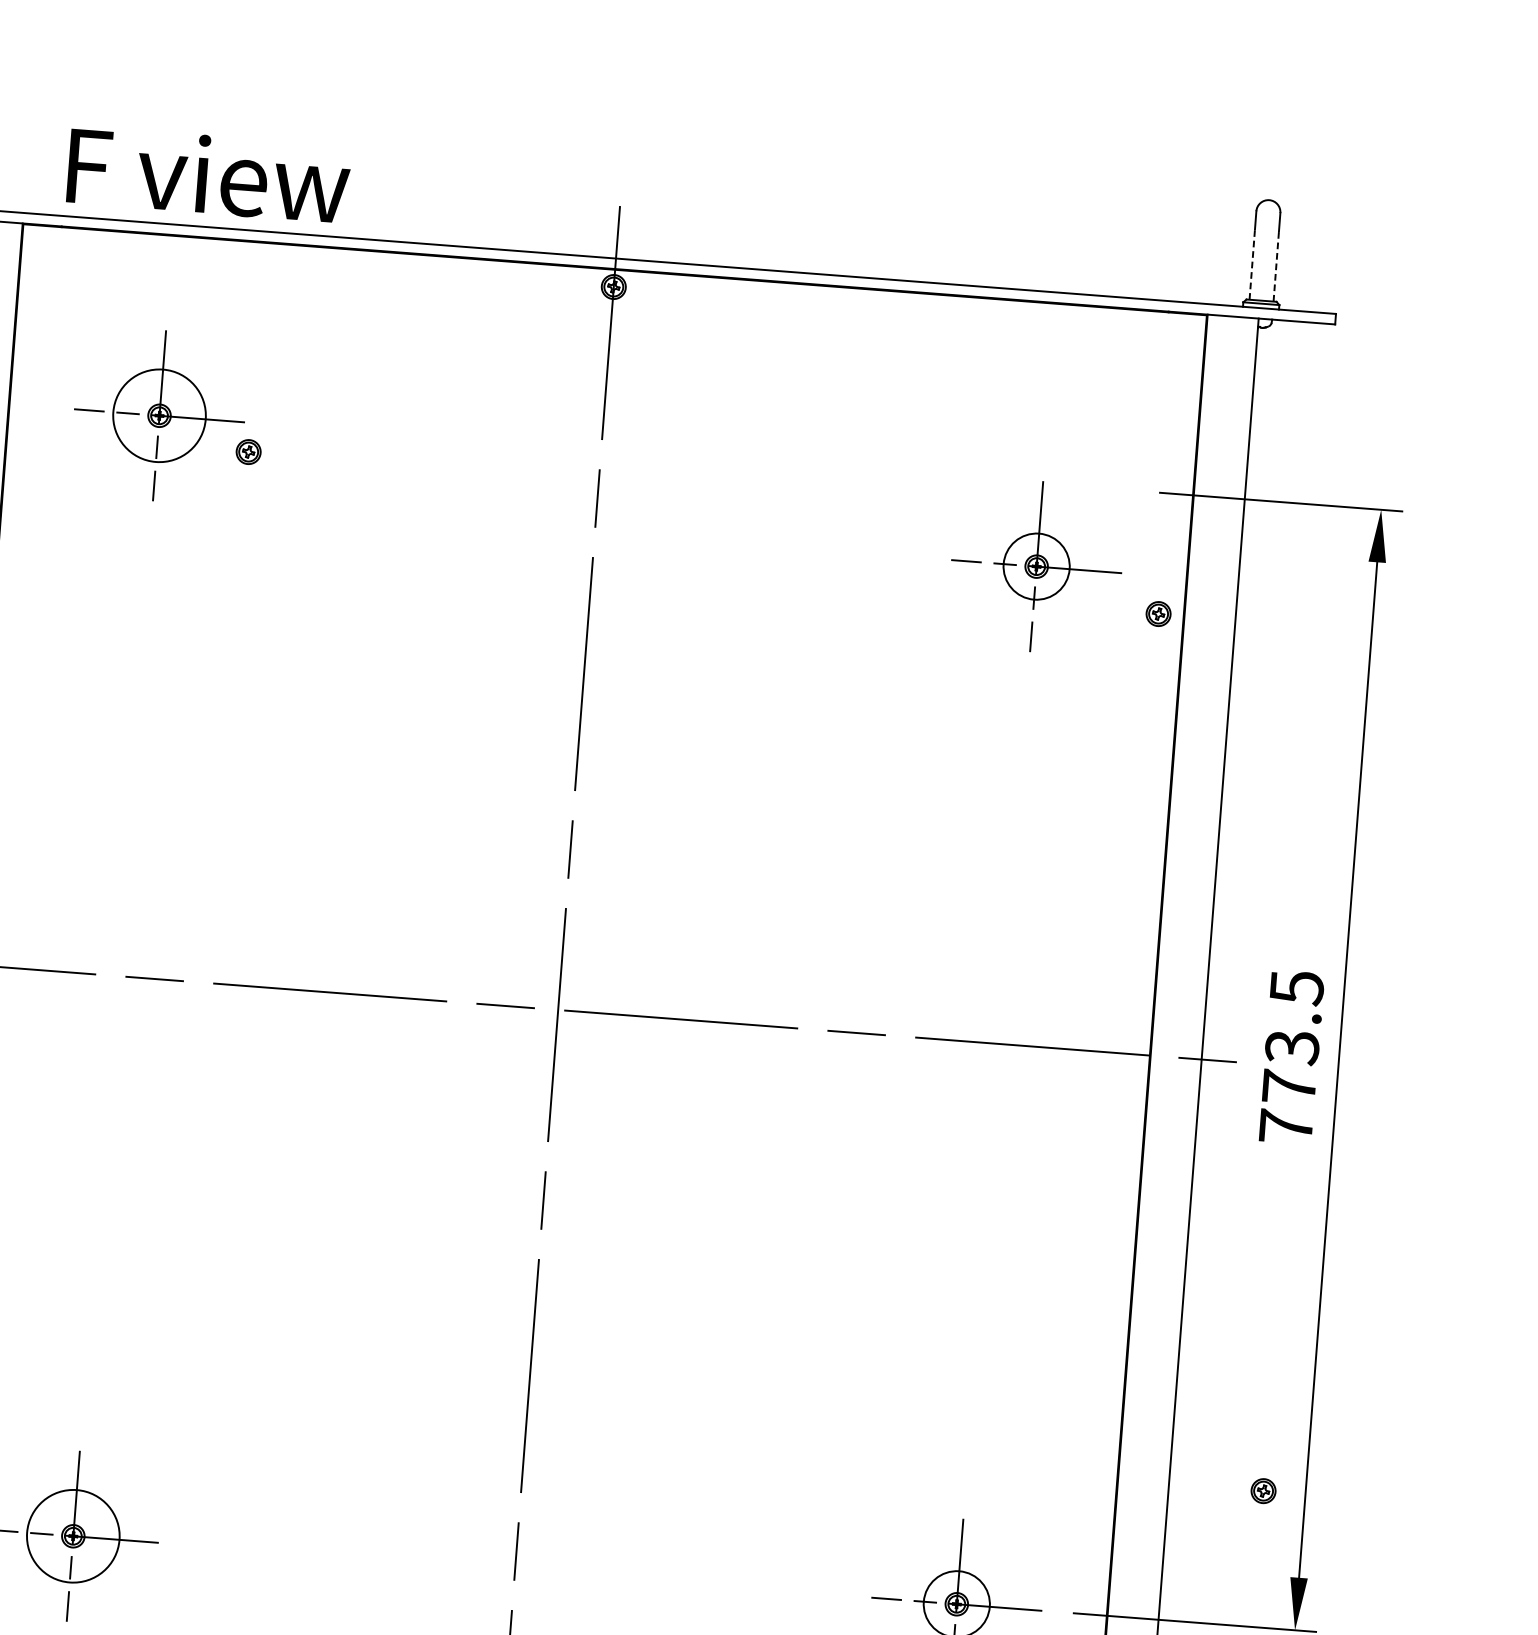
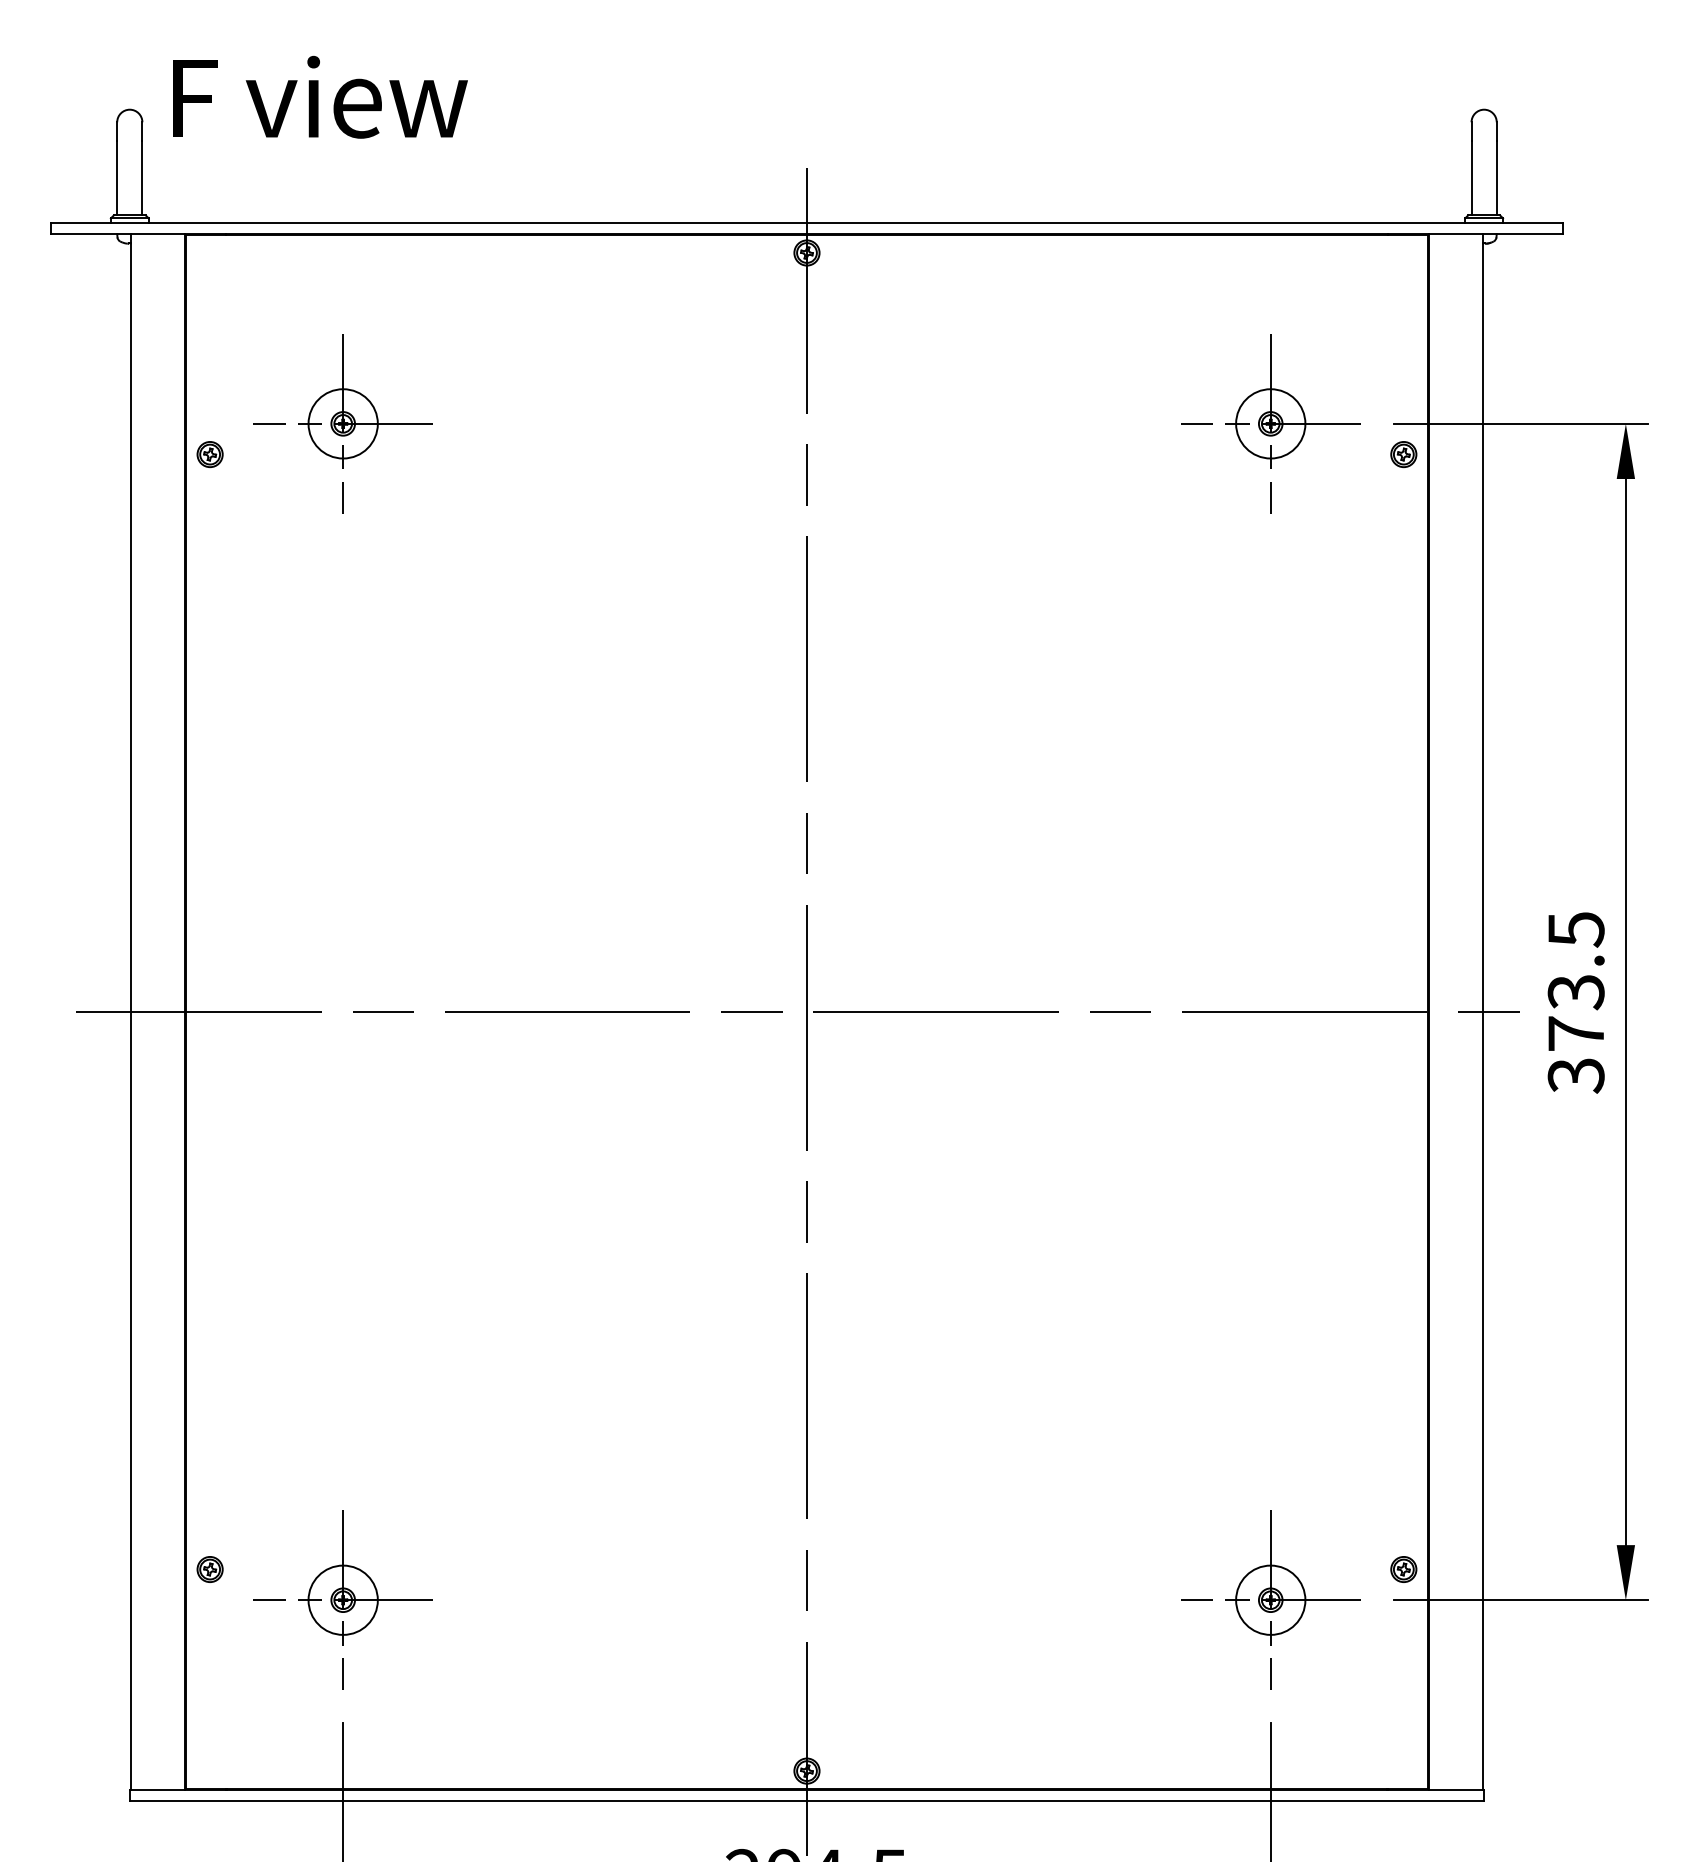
text: (209, 173) -> (320, 96), moved
line: (1252, 263) -> (1471, 177), dashed -> solid
line: (1276, 265) -> (1496, 177), dashed -> solid
circle: (158, 415) -> (342, 423), size x0.71
part: (248, 451) -> (209, 454), moved
part: (1036, 566) -> (1270, 423), moved
part: (1158, 613) -> (1403, 454), moved
text: (1285, 1126) -> (1575, 1075), 773.5 -> 373.5
part: (1263, 1491) -> (1403, 1569), moved
circle: (72, 1535) -> (342, 1599), size x0.71

